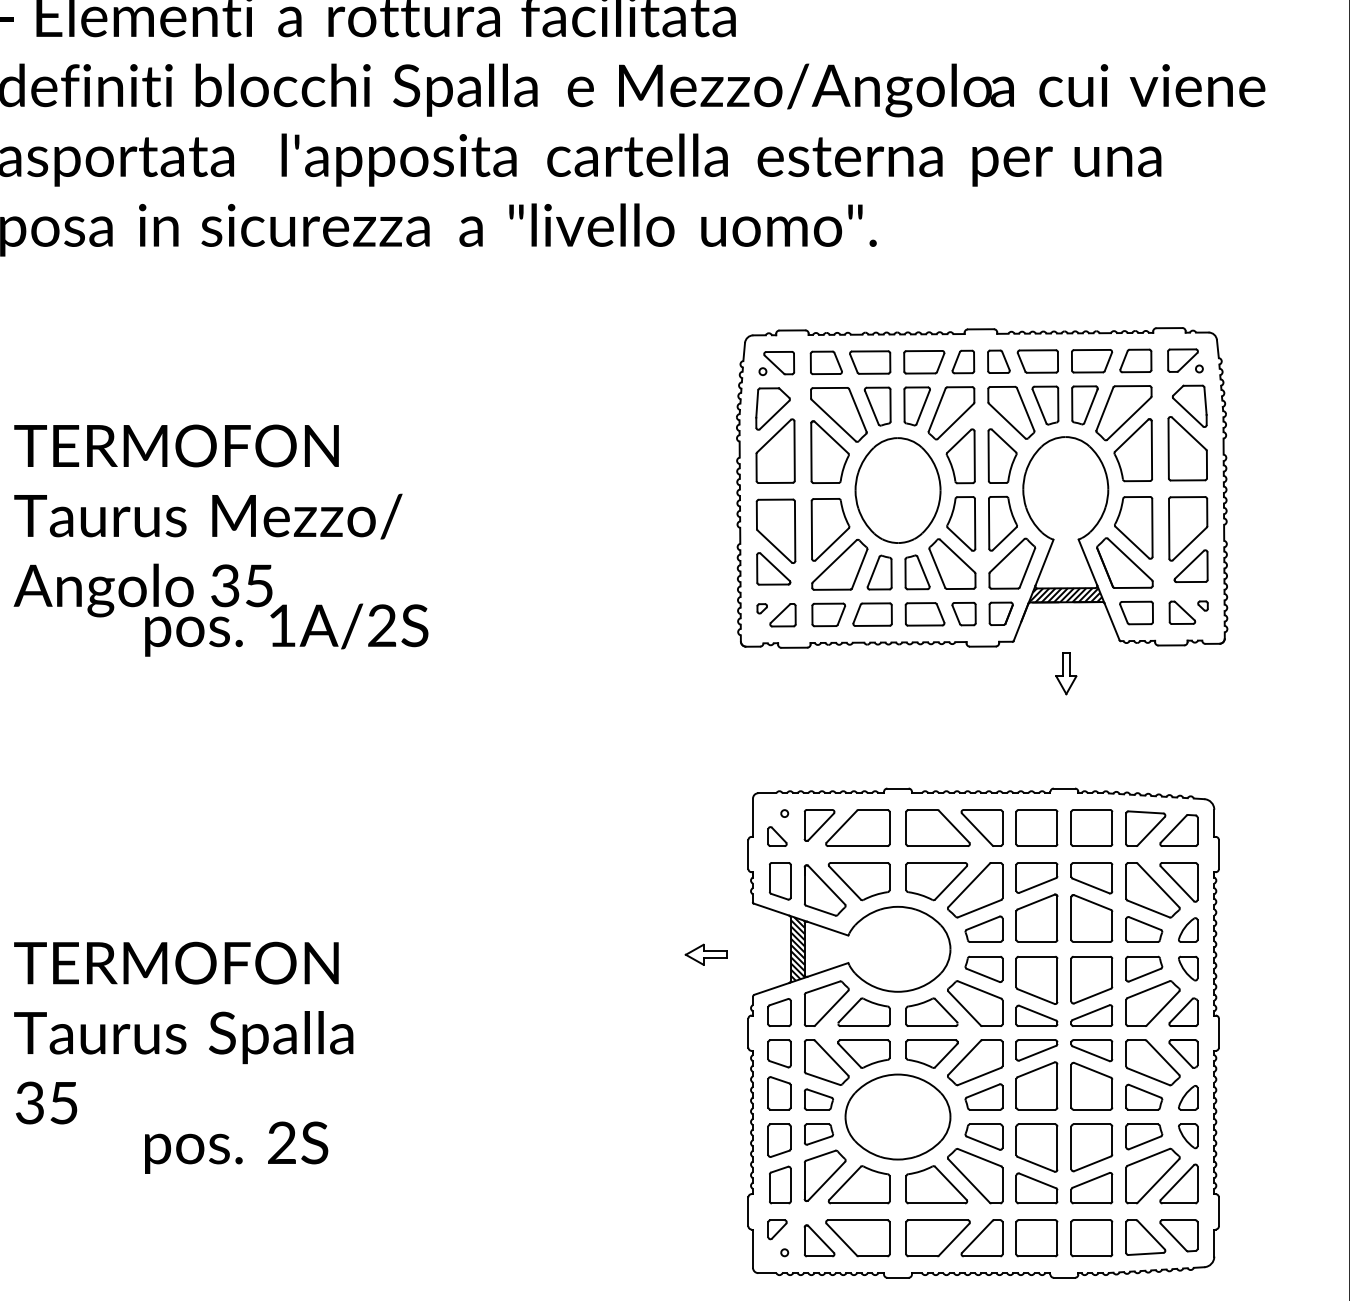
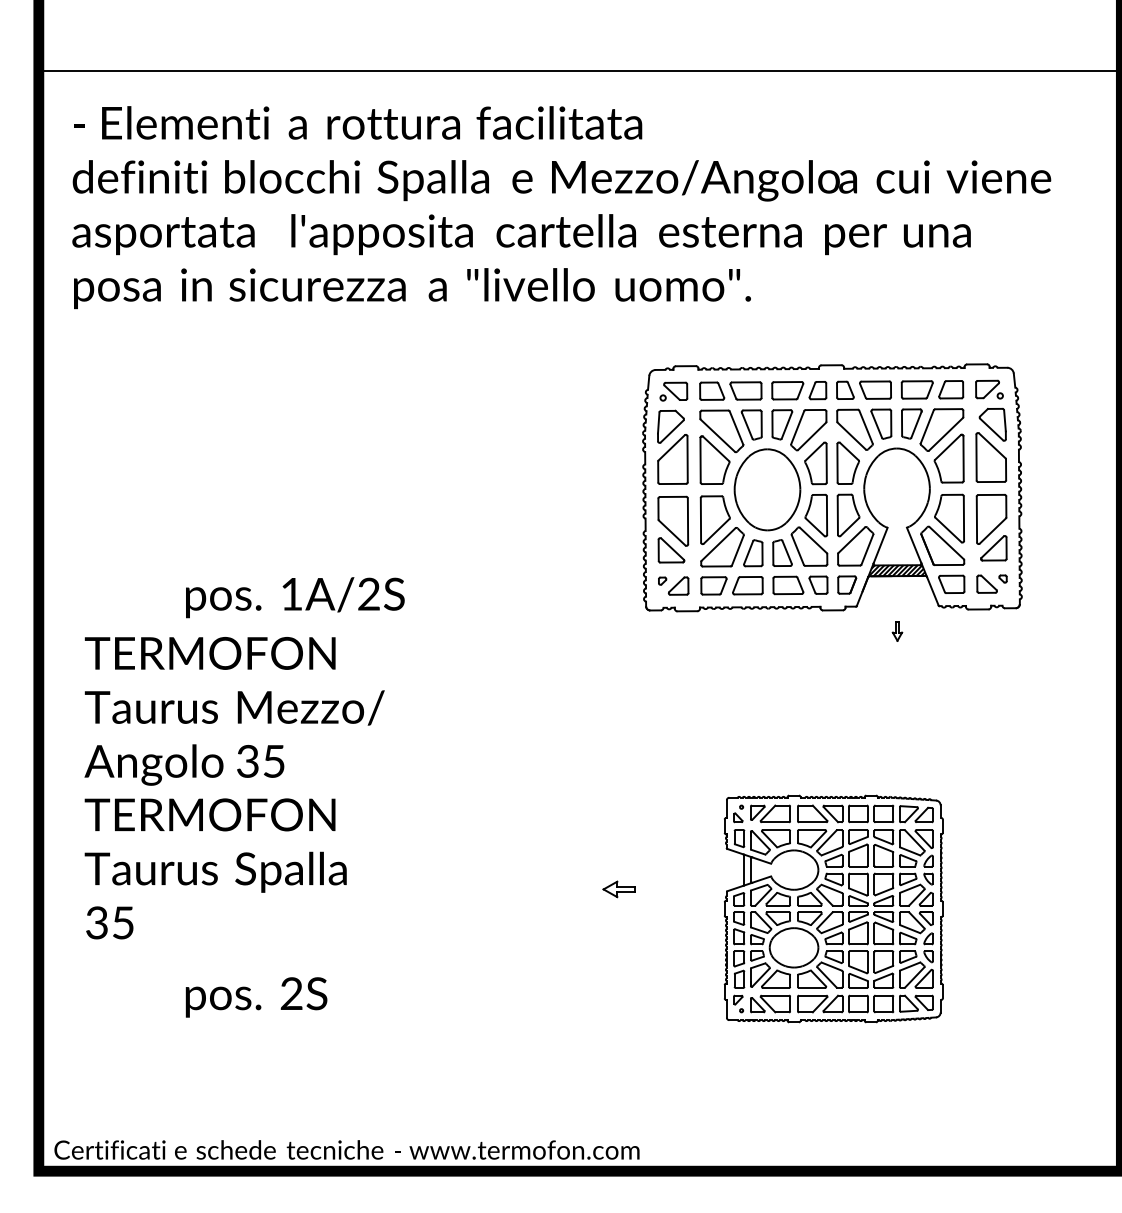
text: (207, 521) -> (234, 711), moved
part: (1066, 673) -> (897, 631), size x0.6
part: (705, 954) -> (618, 889), moved
text: (183, 1032) -> (215, 868), moved
part: (983, 1032) -> (833, 908), size x0.6

